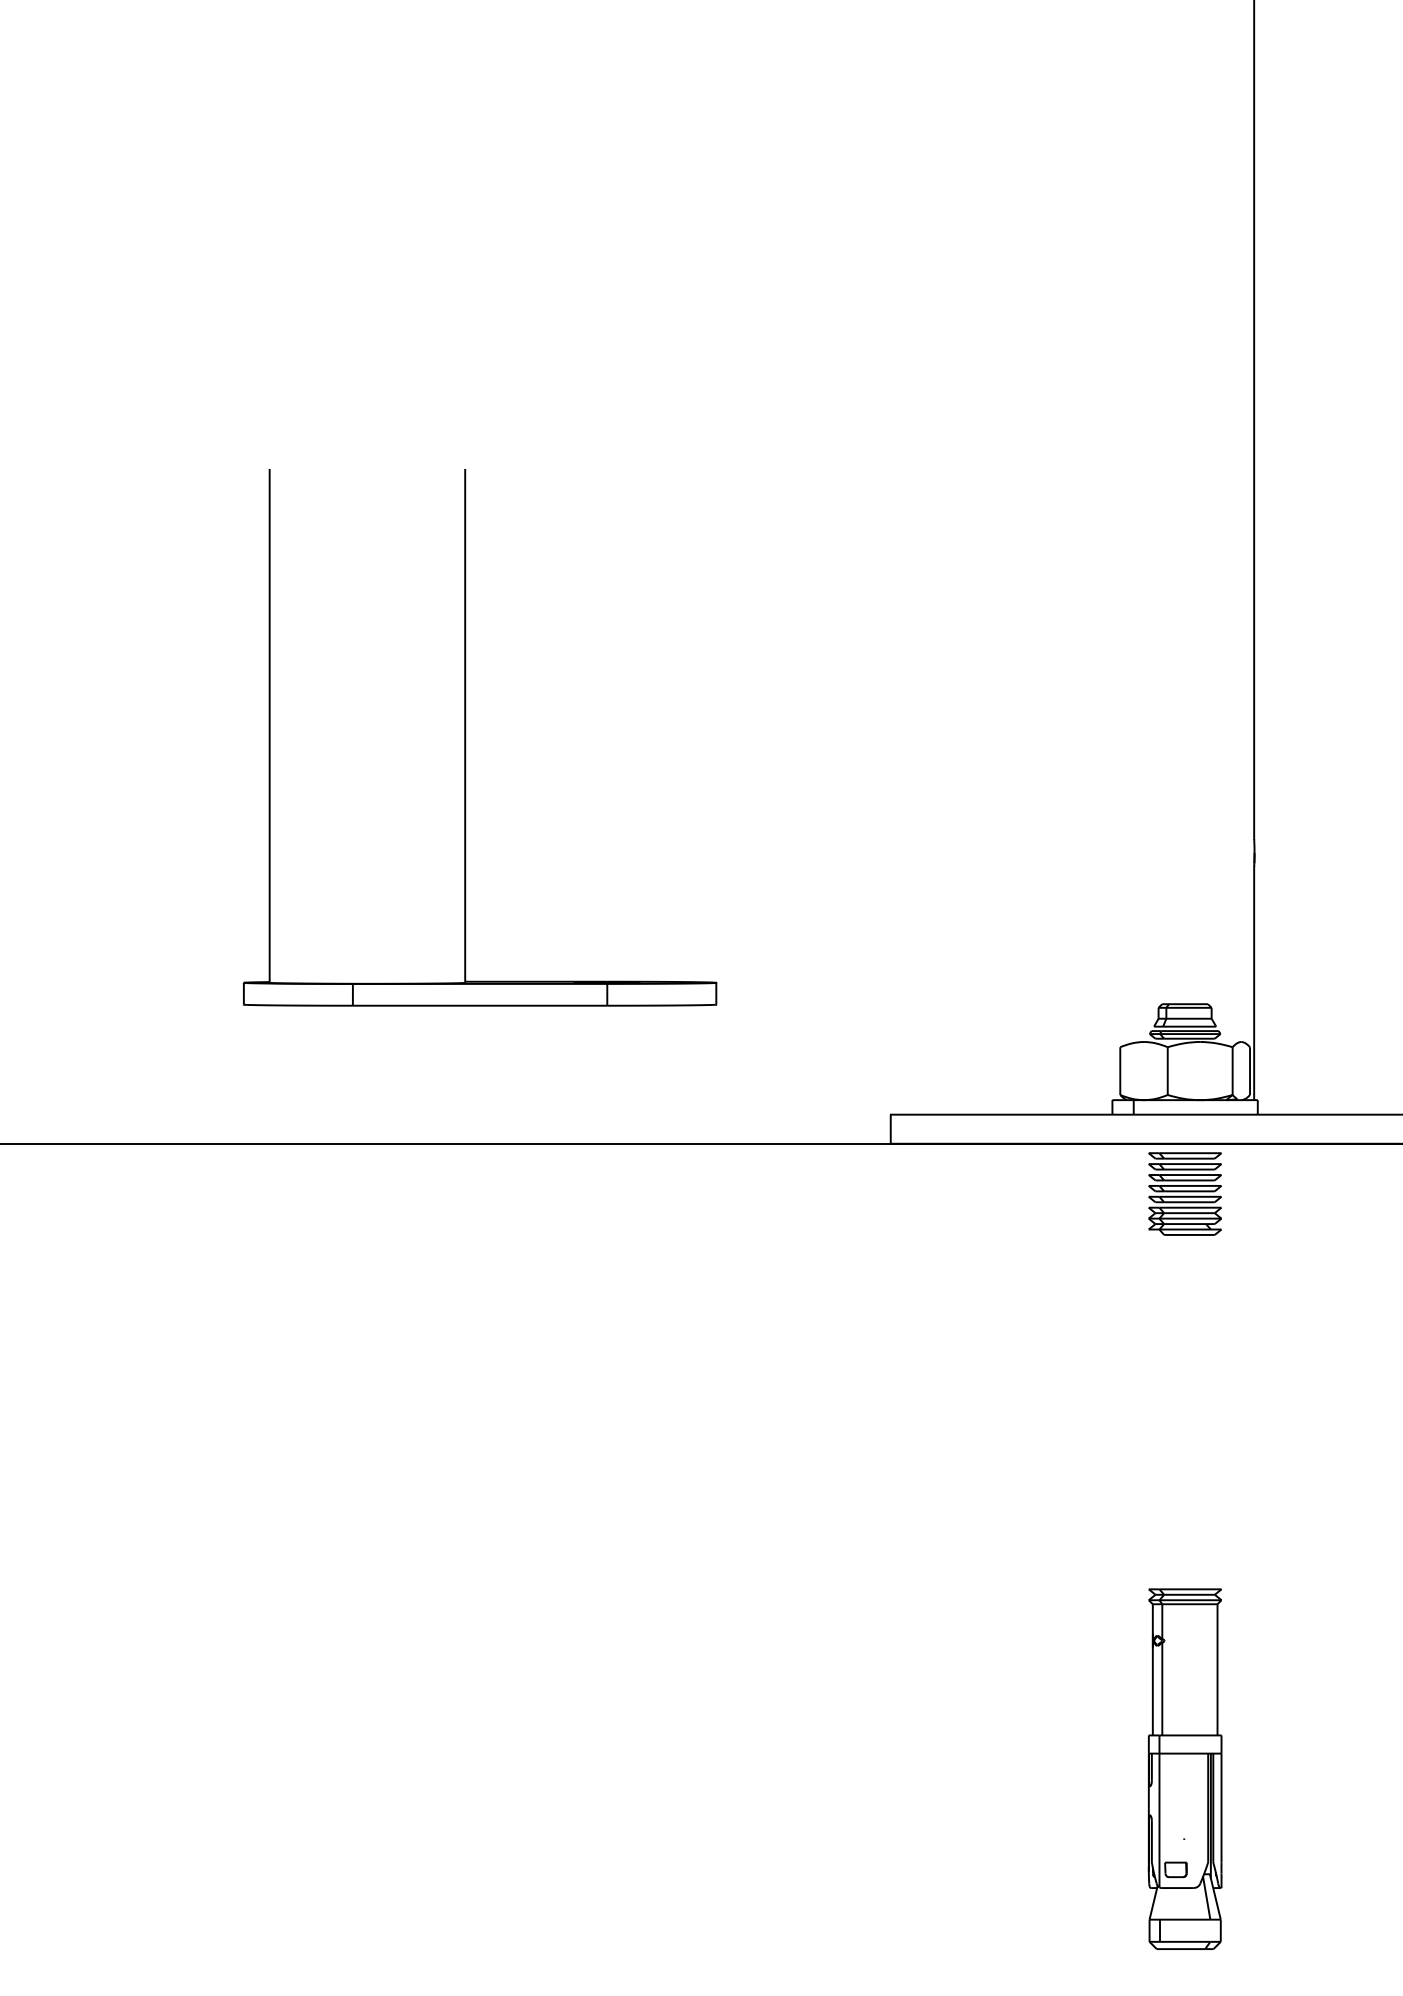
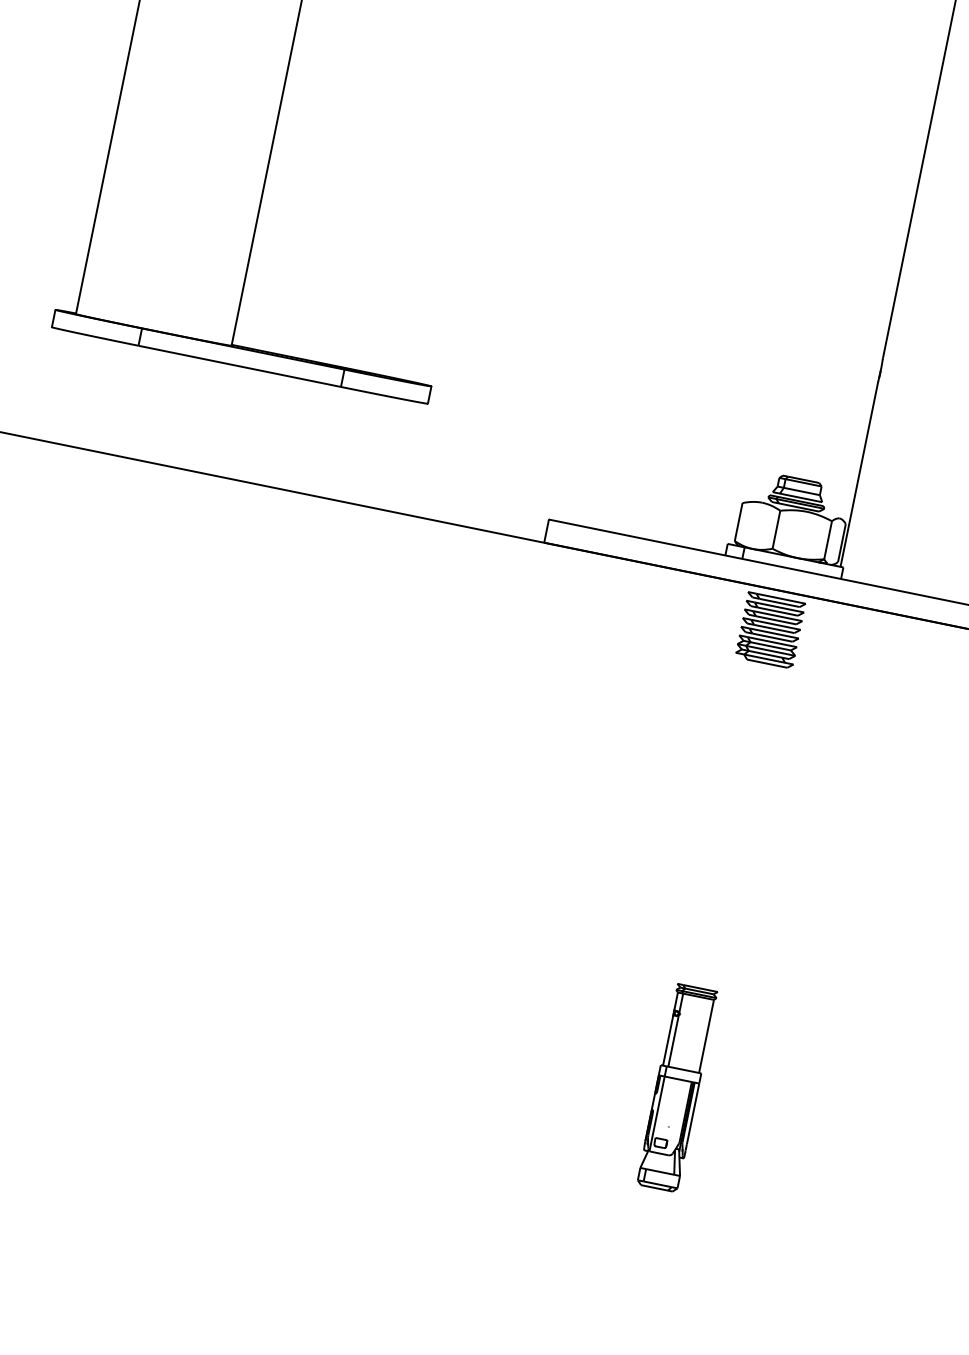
part: (1184, 1768) -> (676, 1087), size x0.7

